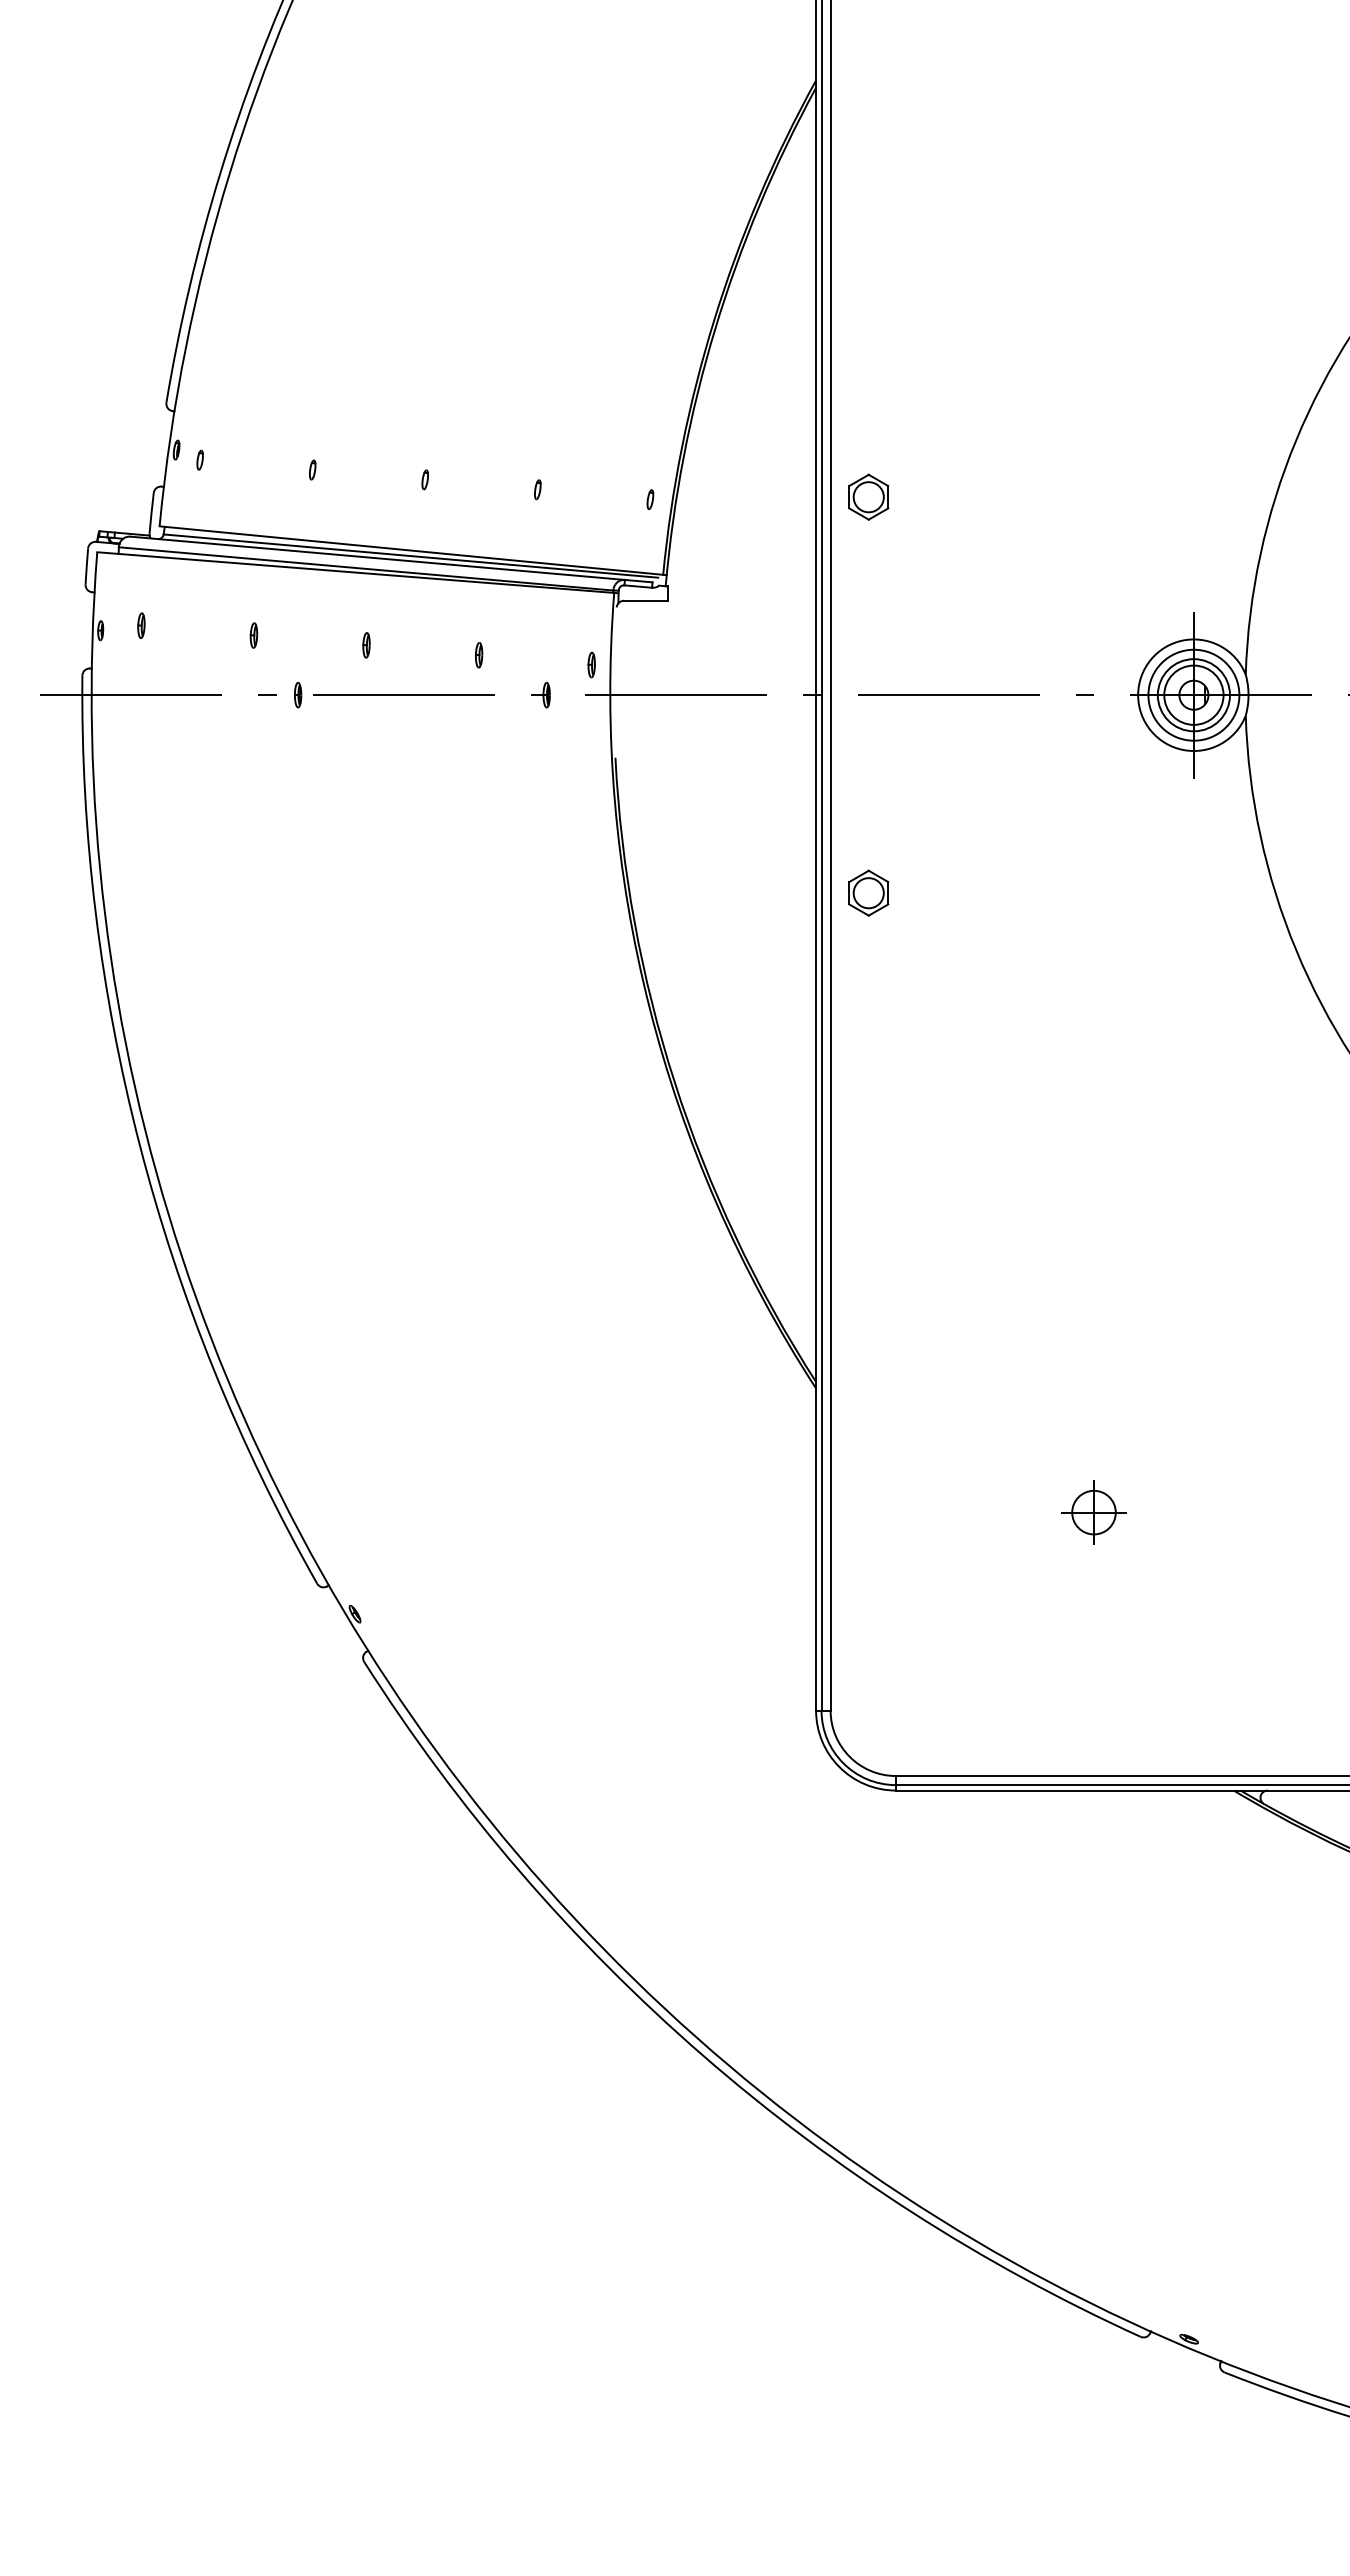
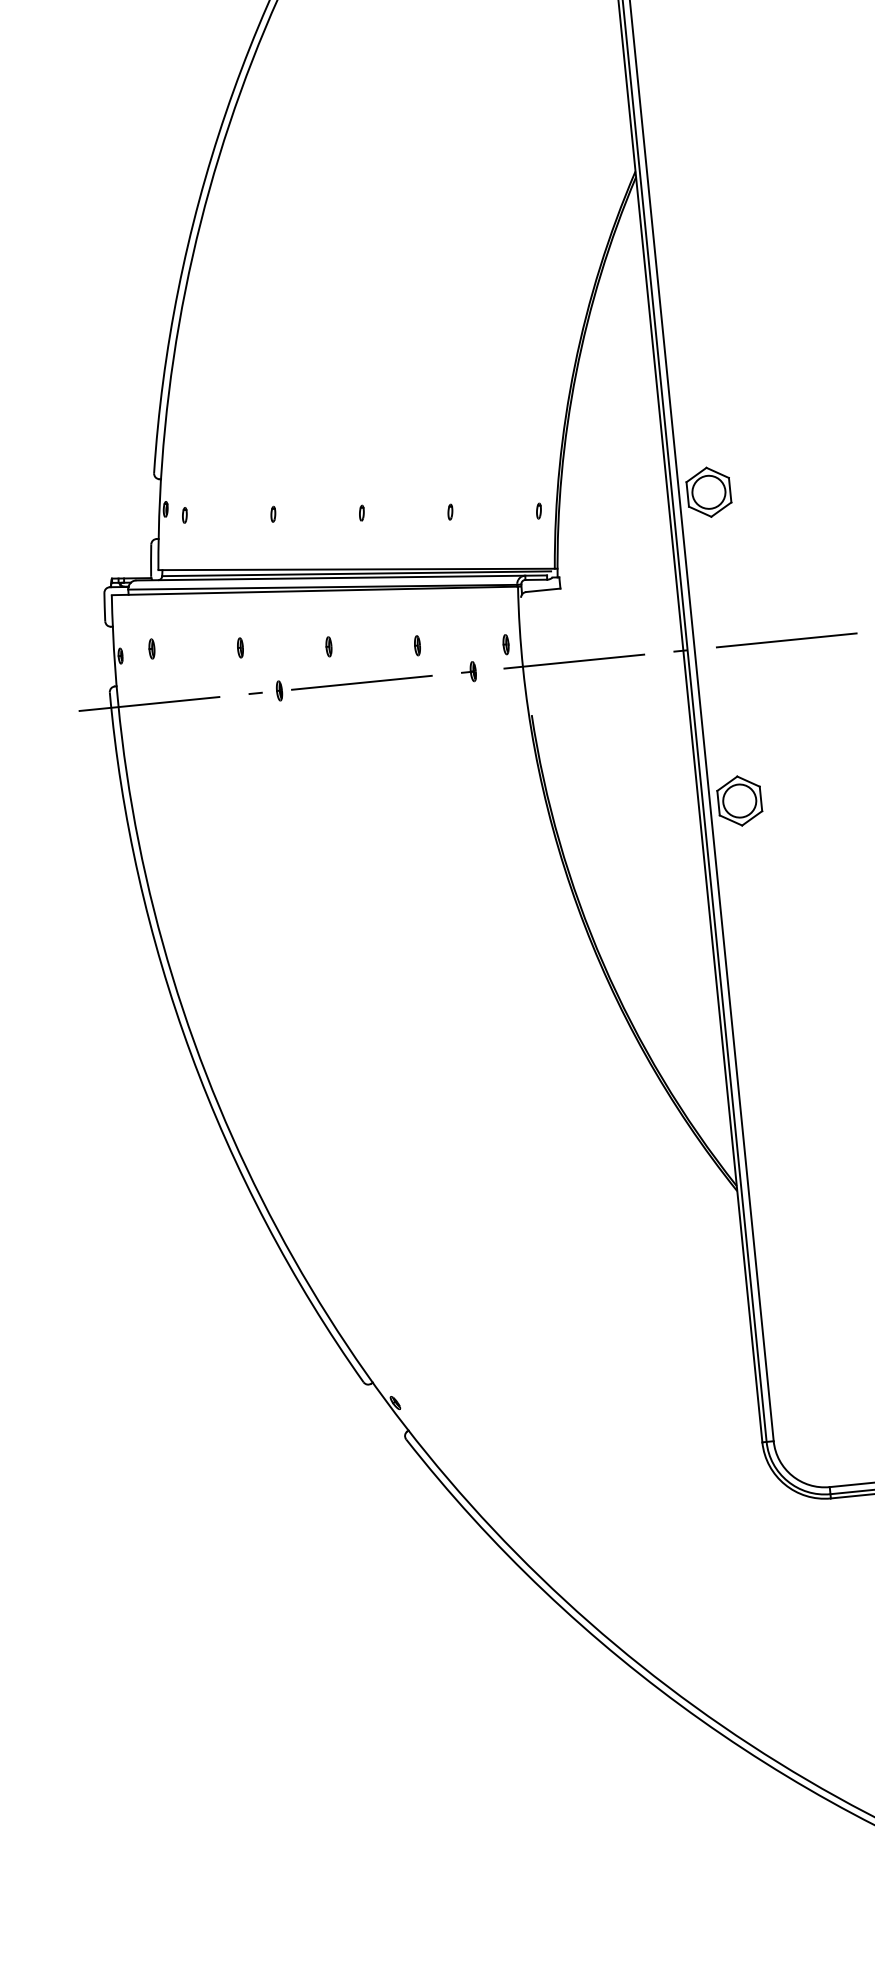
part: (868, 496) -> (708, 491), size x1.4
part: (868, 892) -> (739, 800), size x1.4

